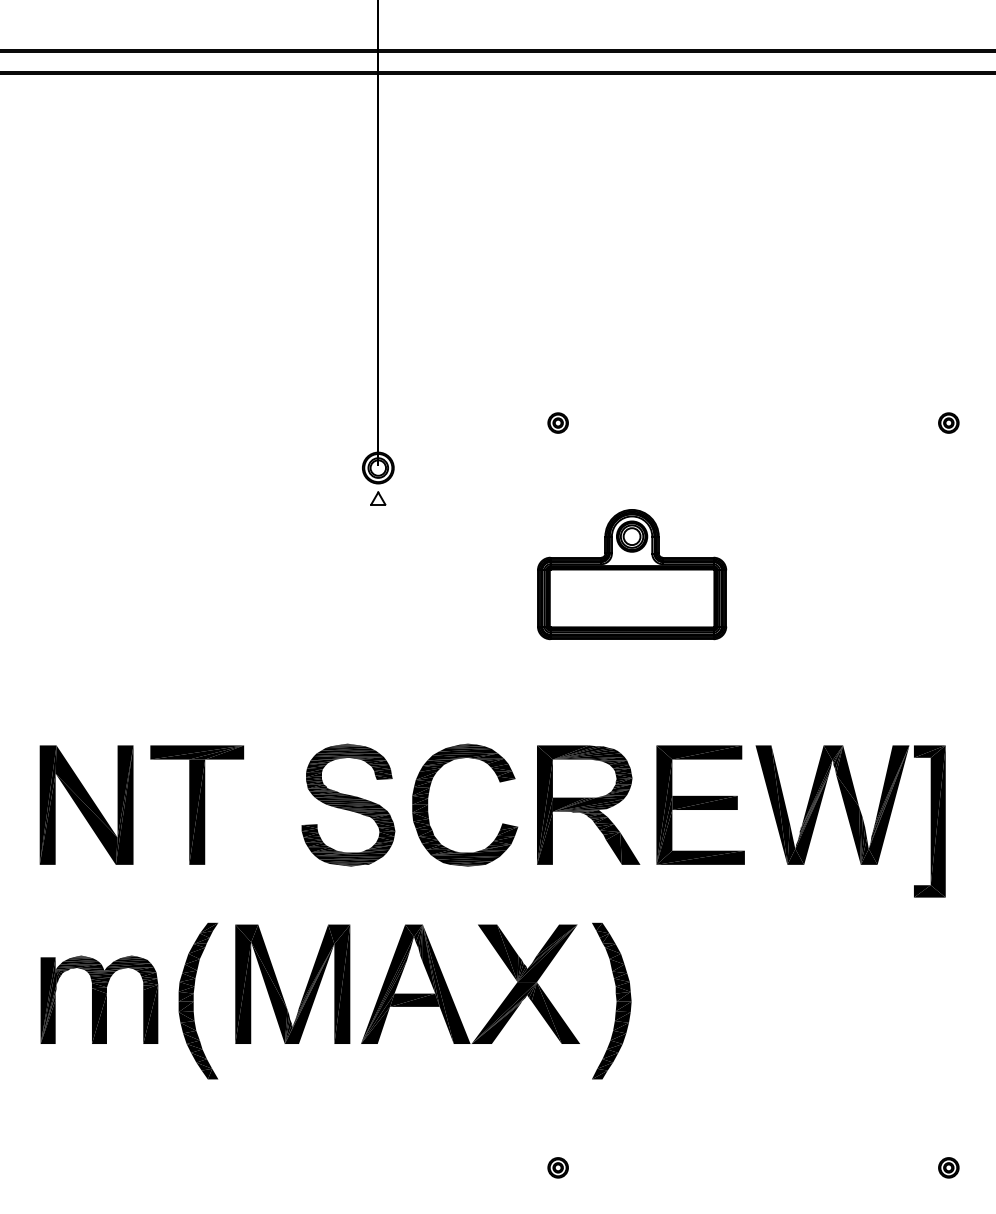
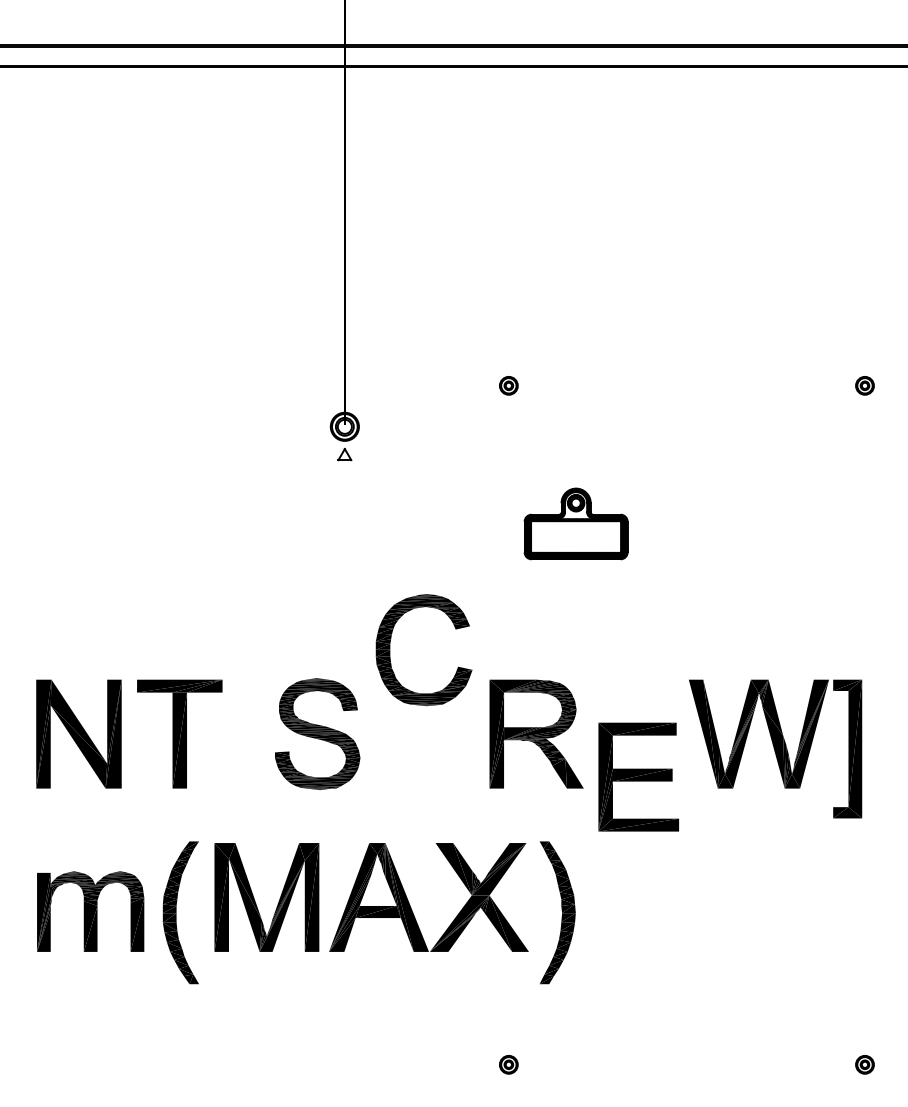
part: (631, 574) -> (575, 523), size x0.6
part: (700, 804) -> (638, 776), moved
part: (428, 805) -> (390, 650), moved

